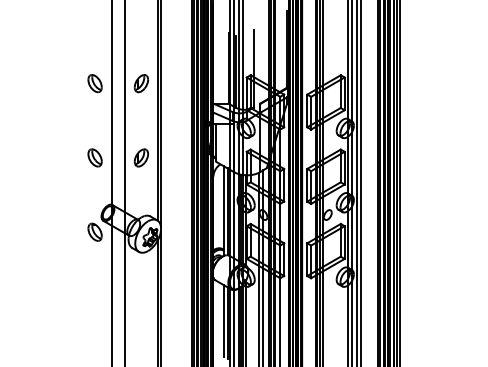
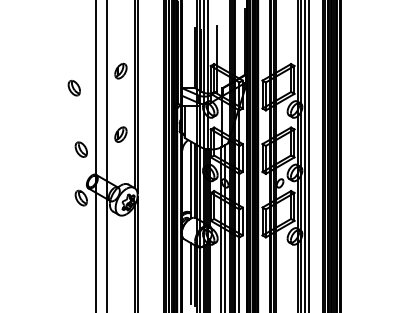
part: (94, 83) -> (73, 88), moved
part: (94, 157) -> (80, 149), moved

